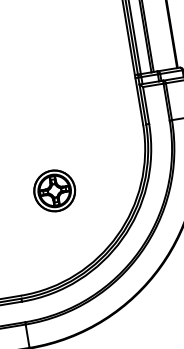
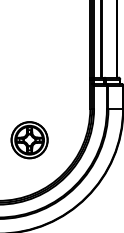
part: (54, 191) -> (29, 140), size x1.43

